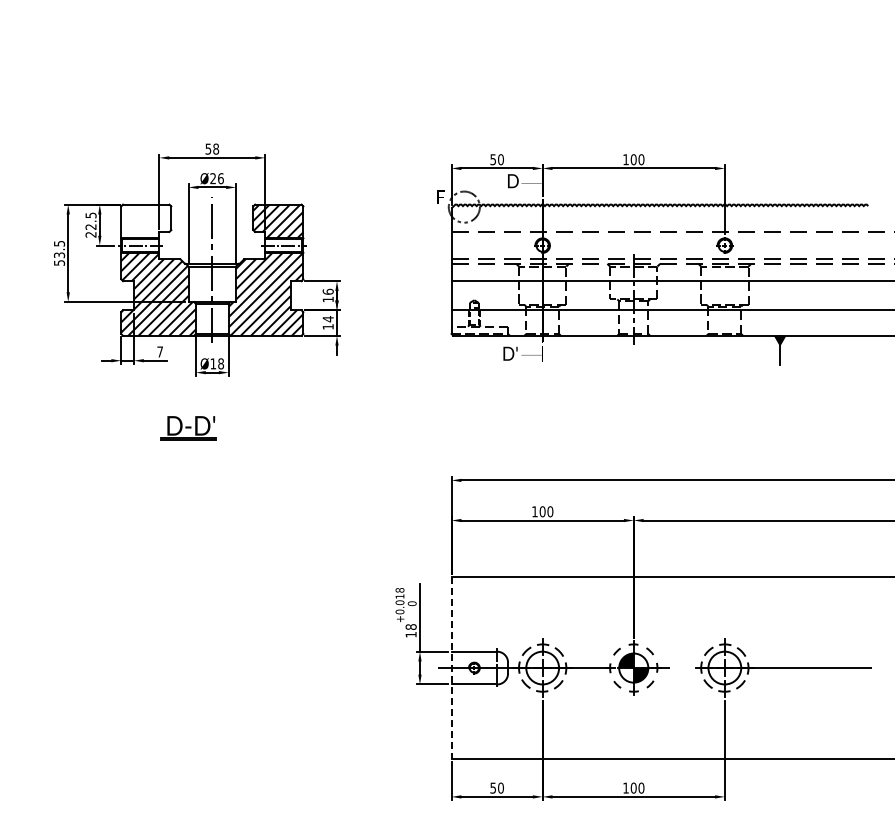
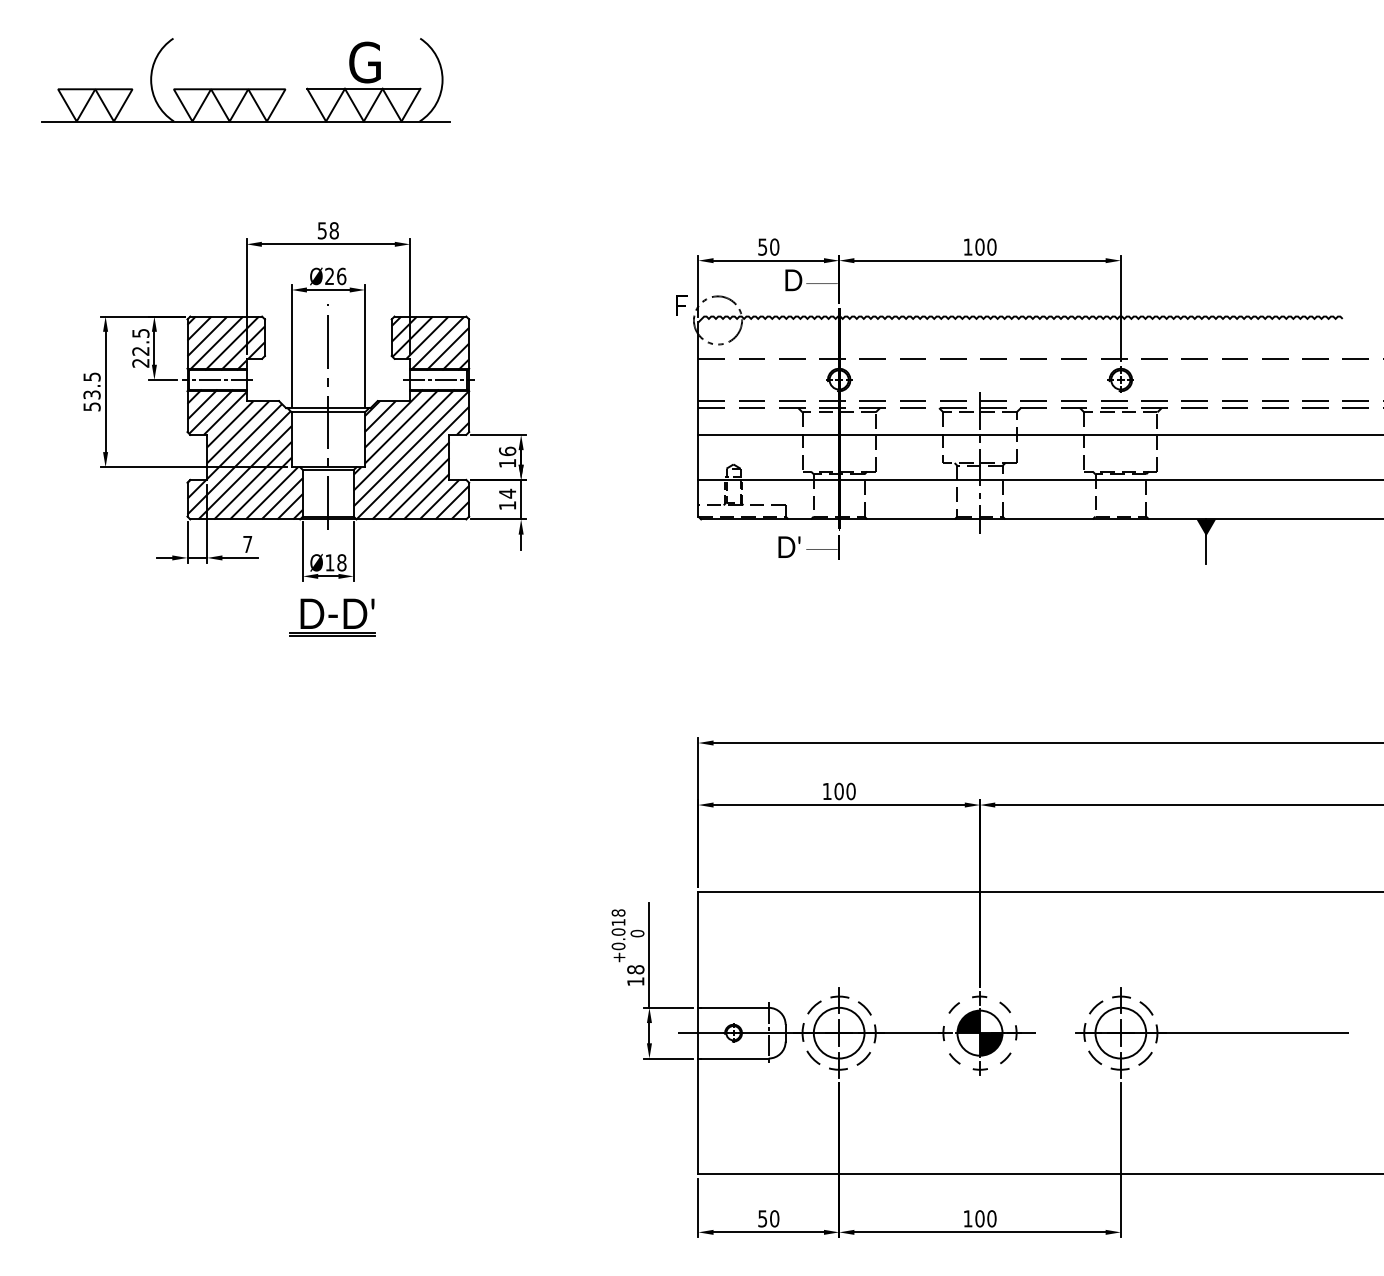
part: (158, 51) -> (245, 79), added
hatch: (146, 221) -> (226, 342), added
part: (188, 428) -> (333, 617), moved
line: (451, 668) -> (698, 1033), dashed -> solid

